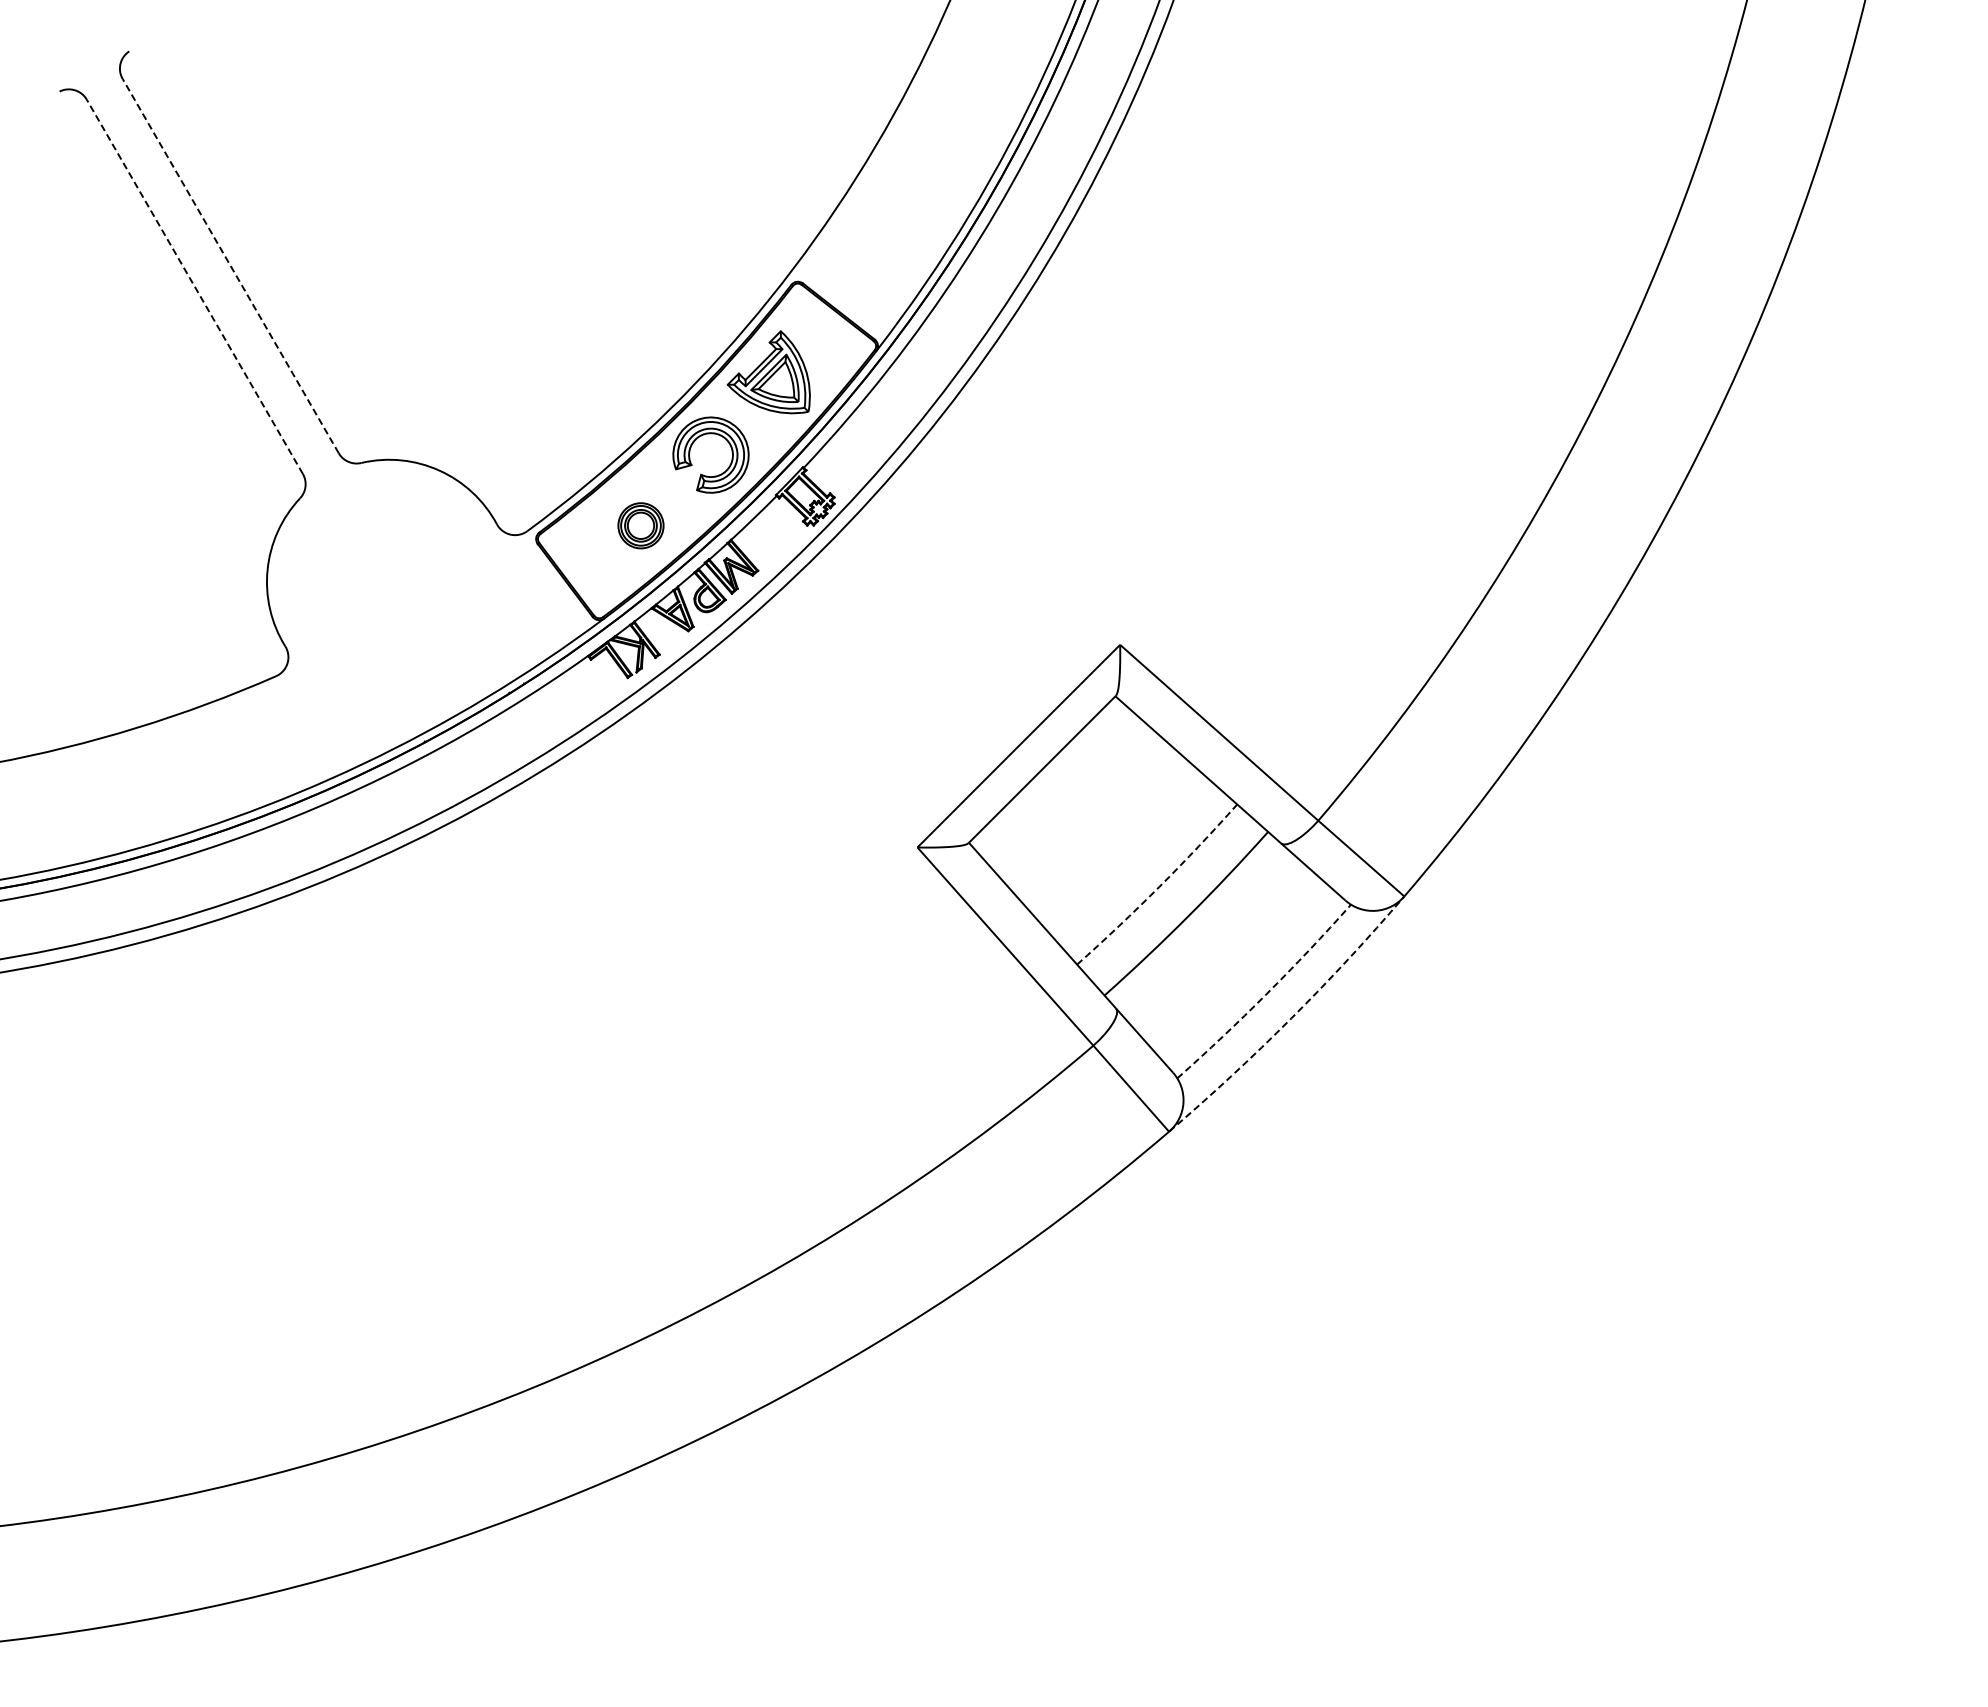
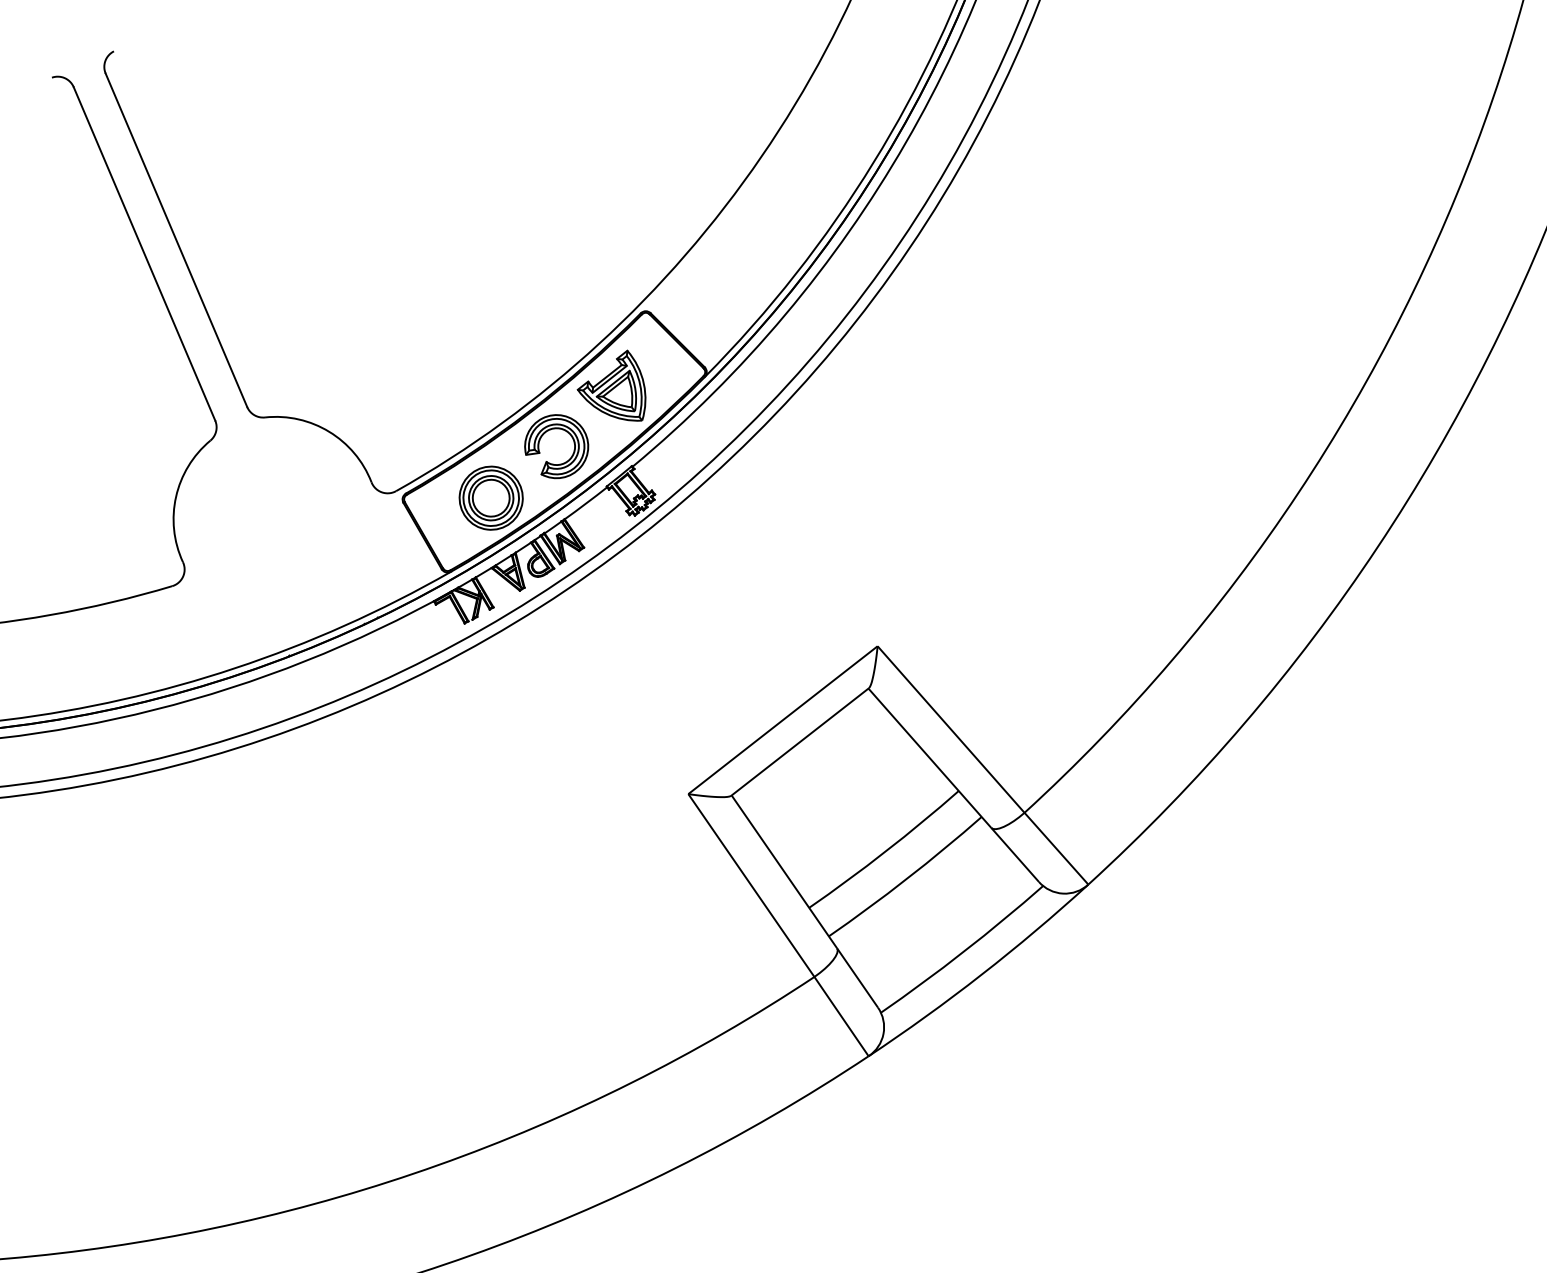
line: (230, 265) -> (176, 239), dashed -> solid
line: (194, 286) -> (144, 253), dashed -> solid
part: (640, 525) -> (490, 497), size x1.67
arc: (1159, 886) -> (885, 851), dashed -> solid
arc: (1266, 994) -> (963, 952), dashed -> solid
arc: (1291, 1018) -> (982, 974), dashed -> solid

